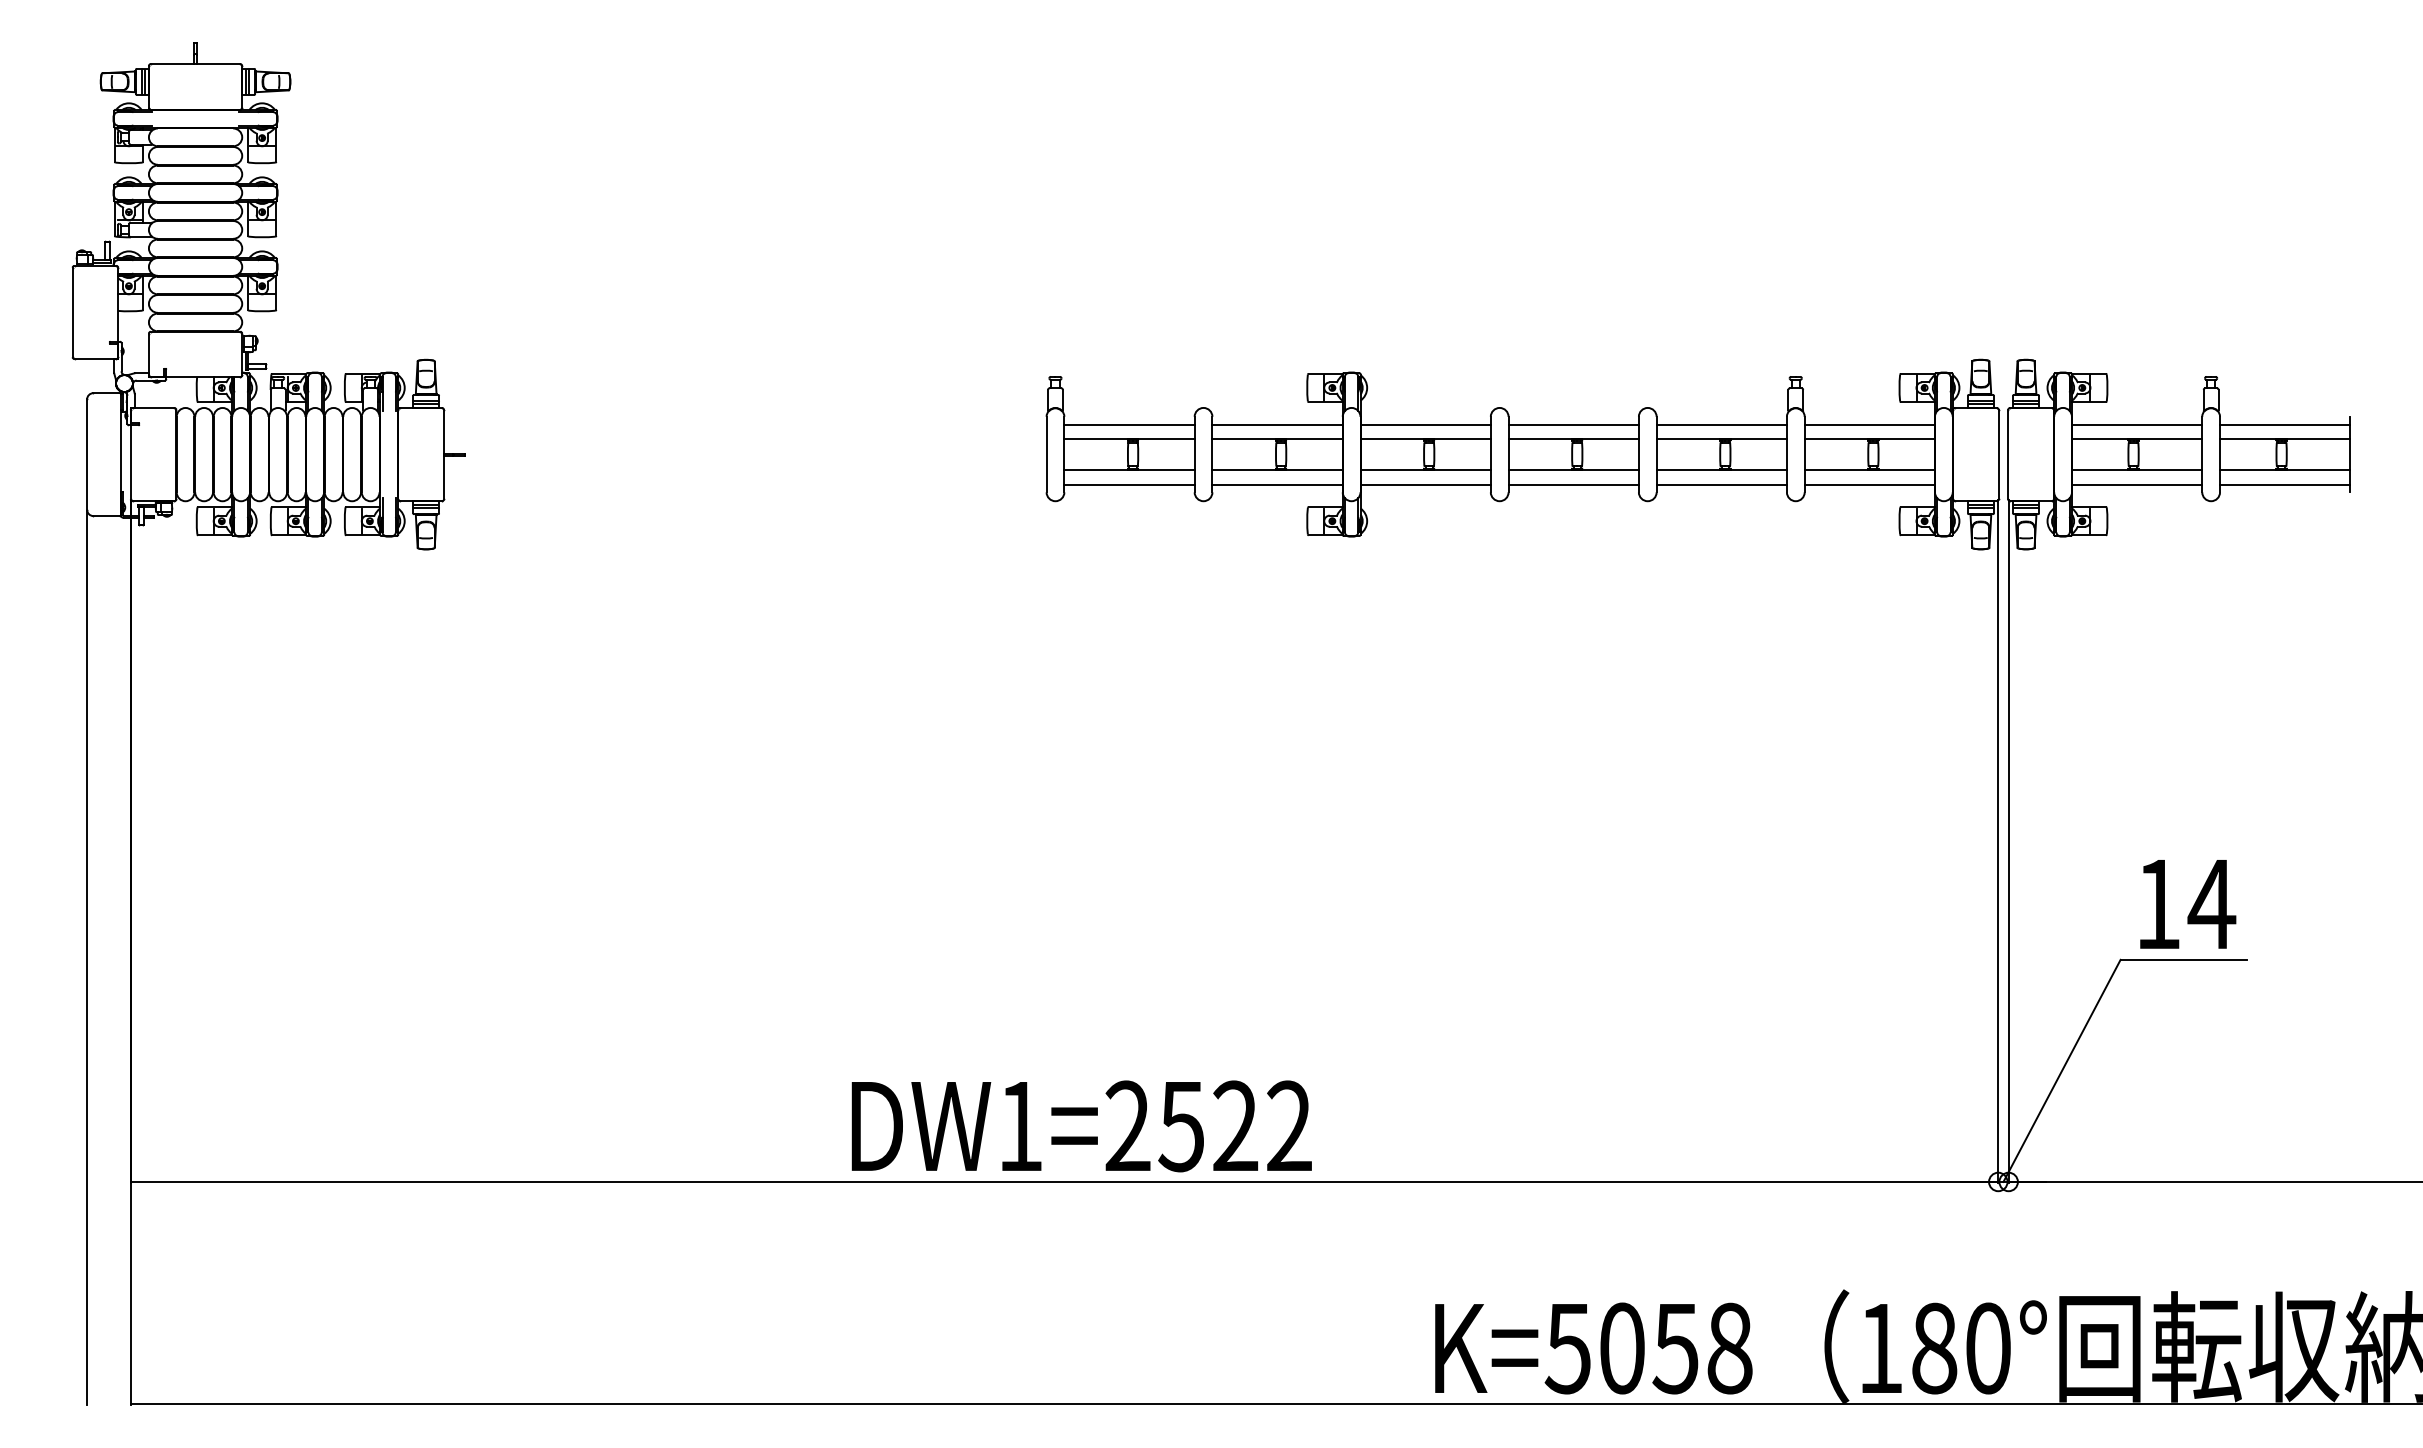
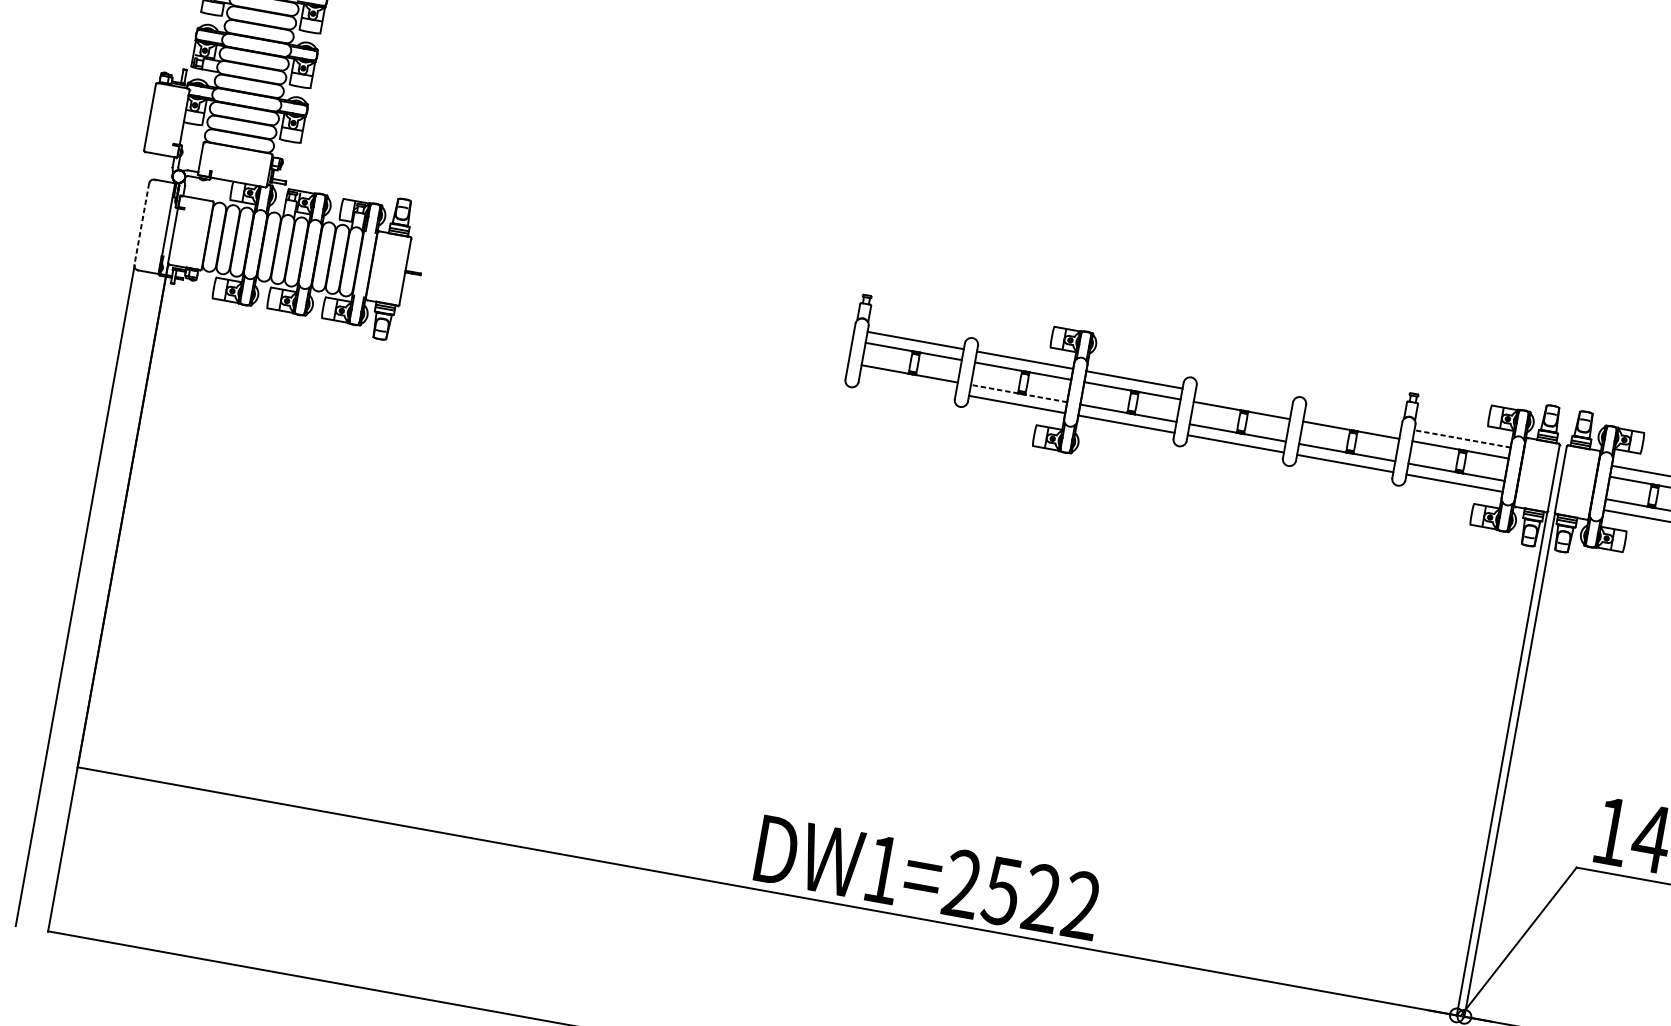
line: (1573, 424) -> (1243, 399), removed
line: (1721, 424) -> (1353, 419), removed
line: (1869, 424) -> (1462, 438), solid -> dashed
line: (87, 455) -> (141, 224), solid -> dashed
line: (1277, 469) -> (1019, 393), solid -> dashed
line: (1129, 484) -> (907, 384), removed
text: (1081, 1126) -> (928, 877), moved

